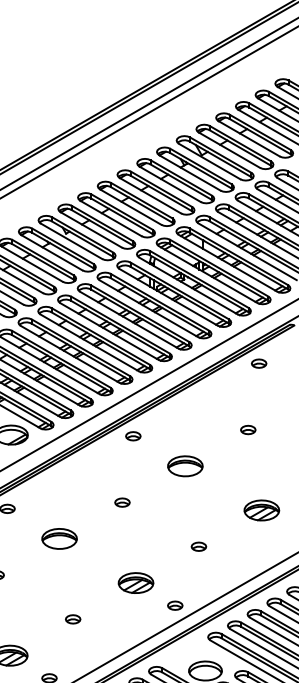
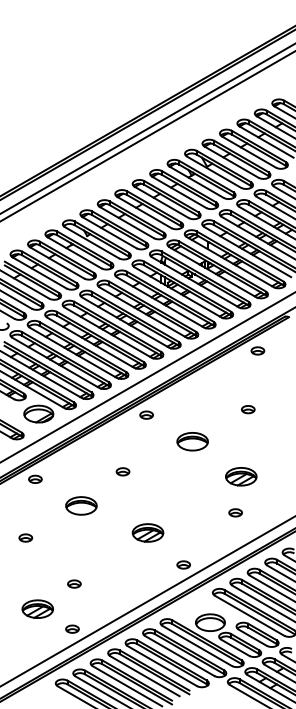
part: (121, 502) -> (122, 471), moved
part: (262, 510) -> (241, 476), moved
part: (198, 546) -> (235, 512), moved
part: (135, 582) -> (147, 532), moved
part: (73, 618) -> (74, 583), moved

